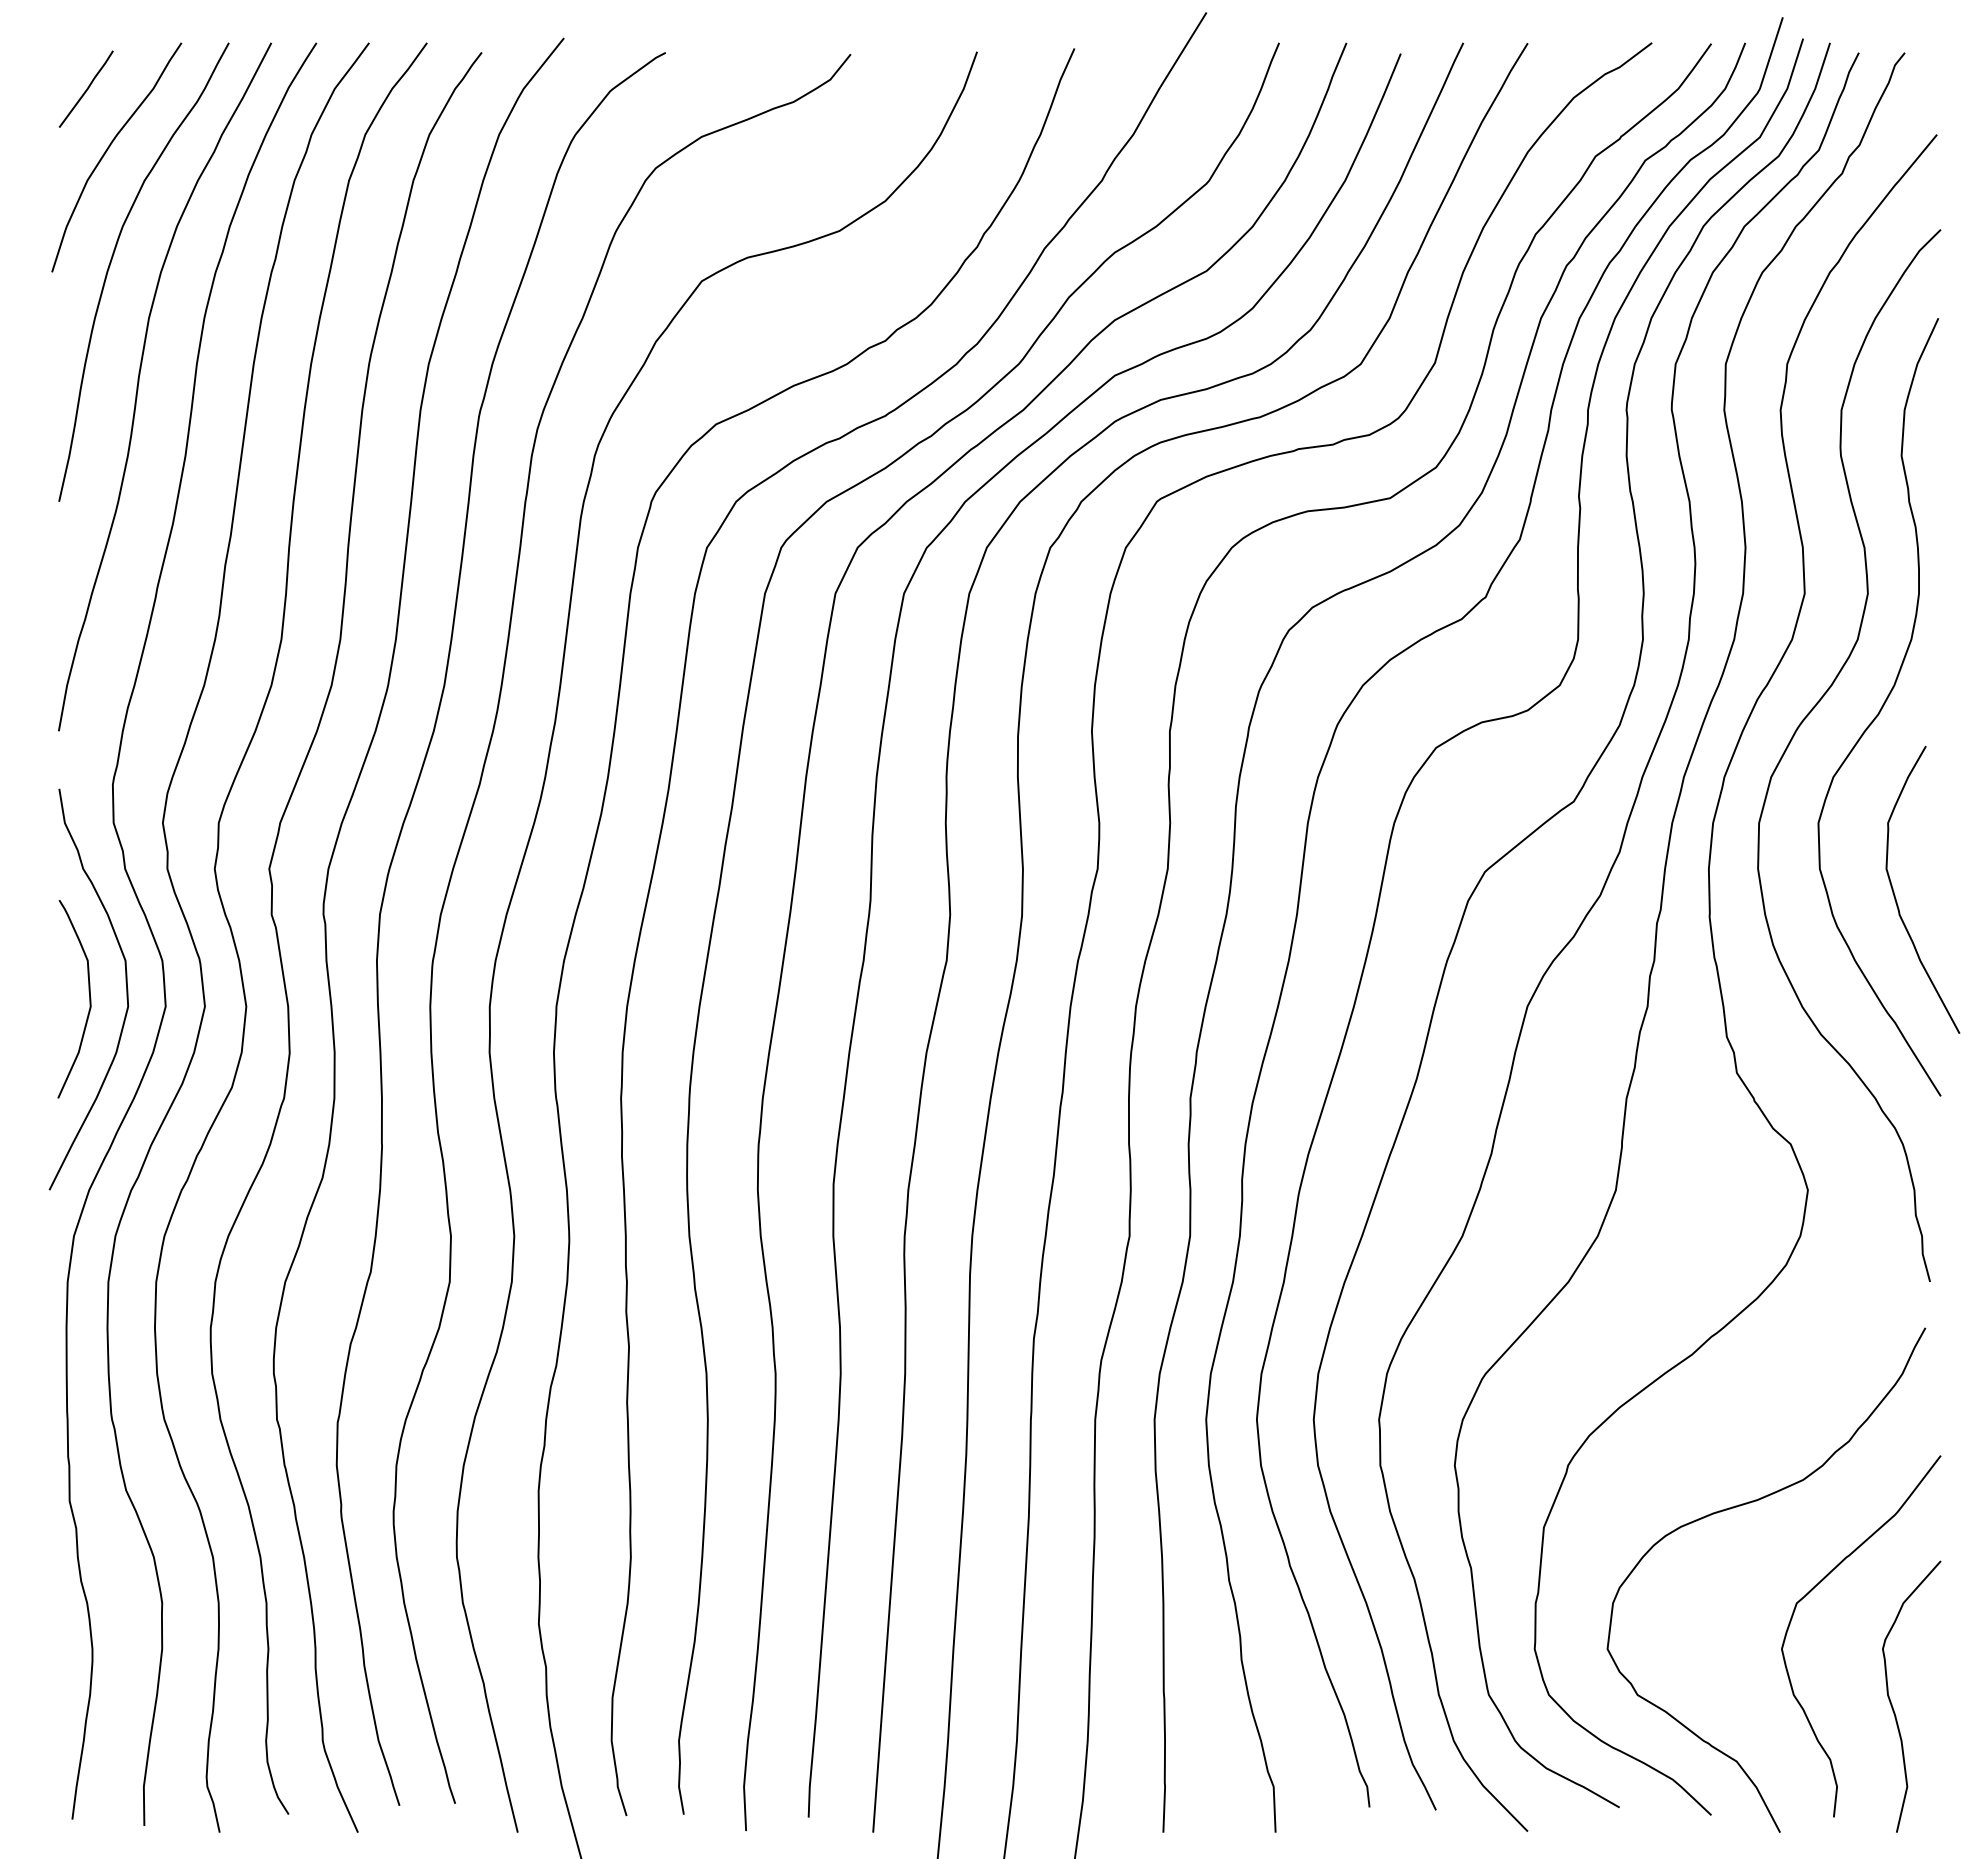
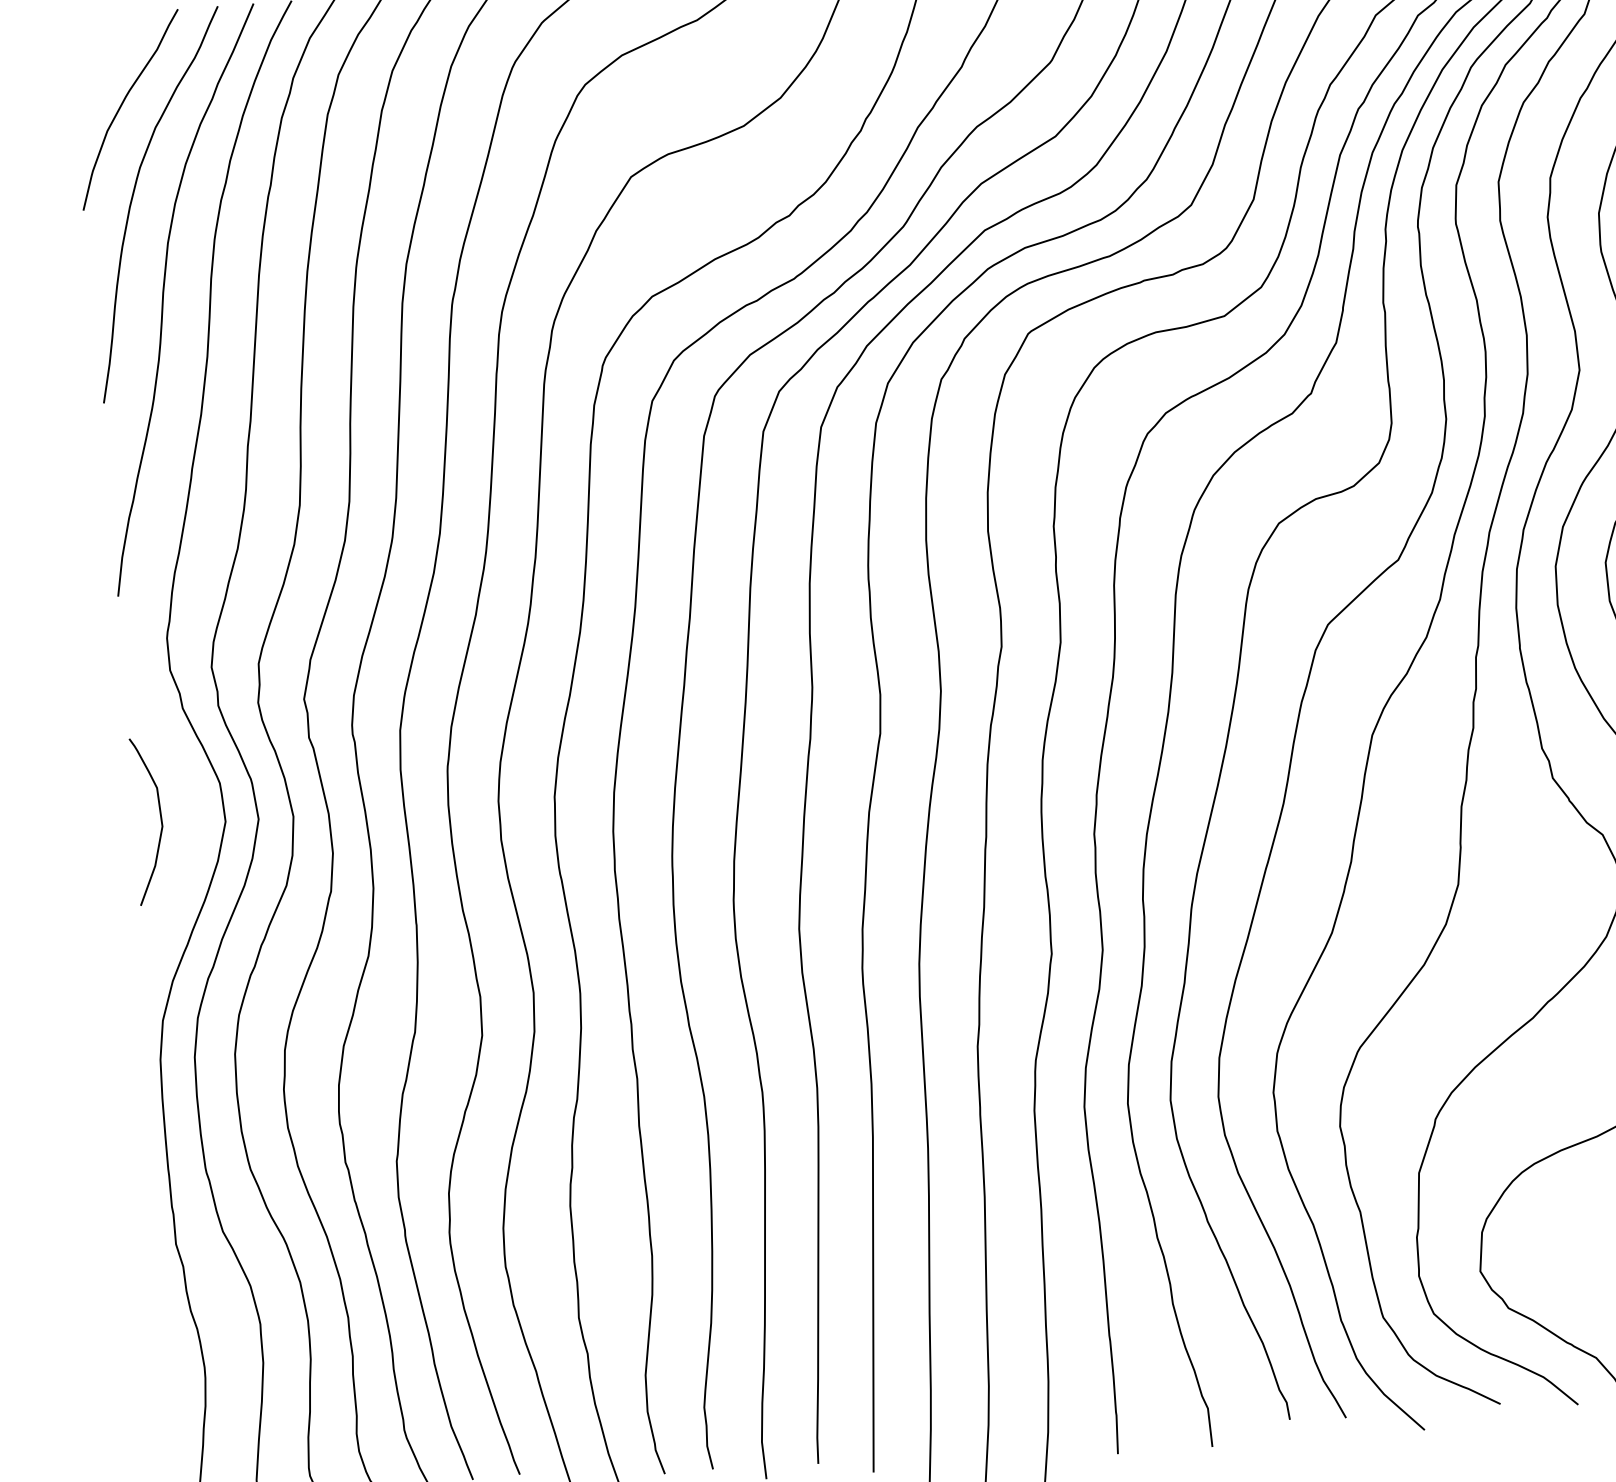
line: (86, 88) -> (100, 53), removed
curve: (125, 982) -> (190, 803), removed

